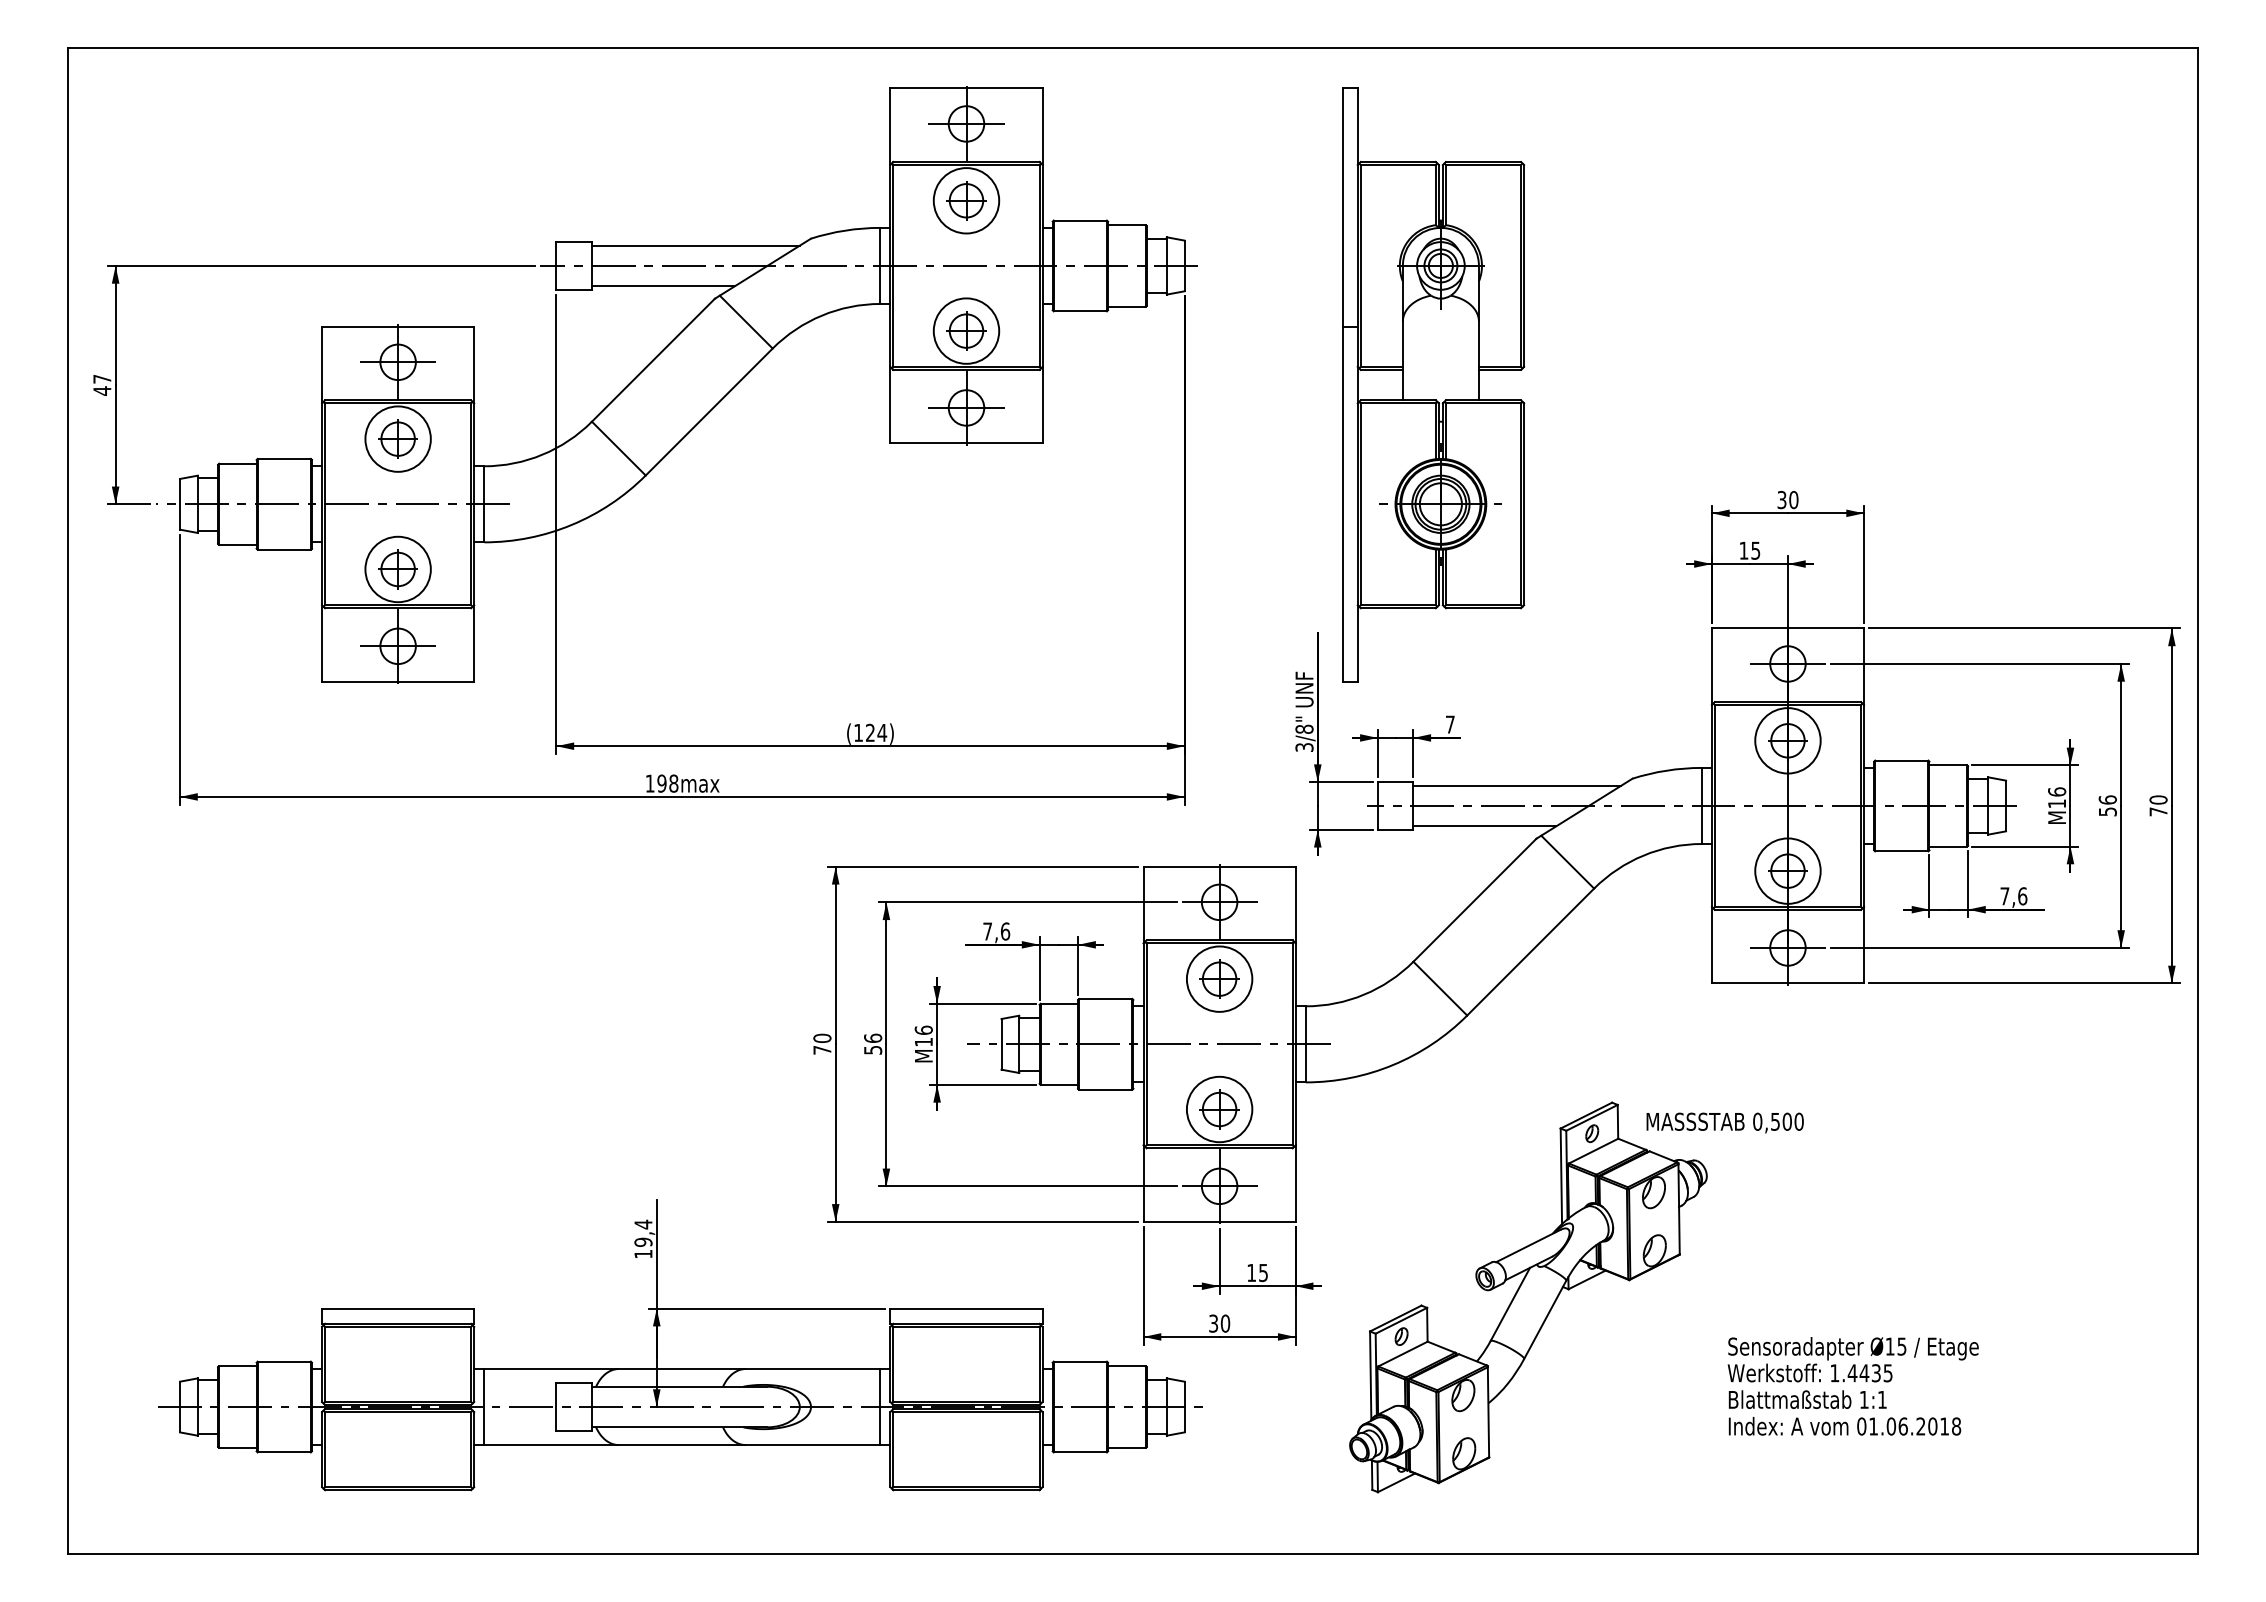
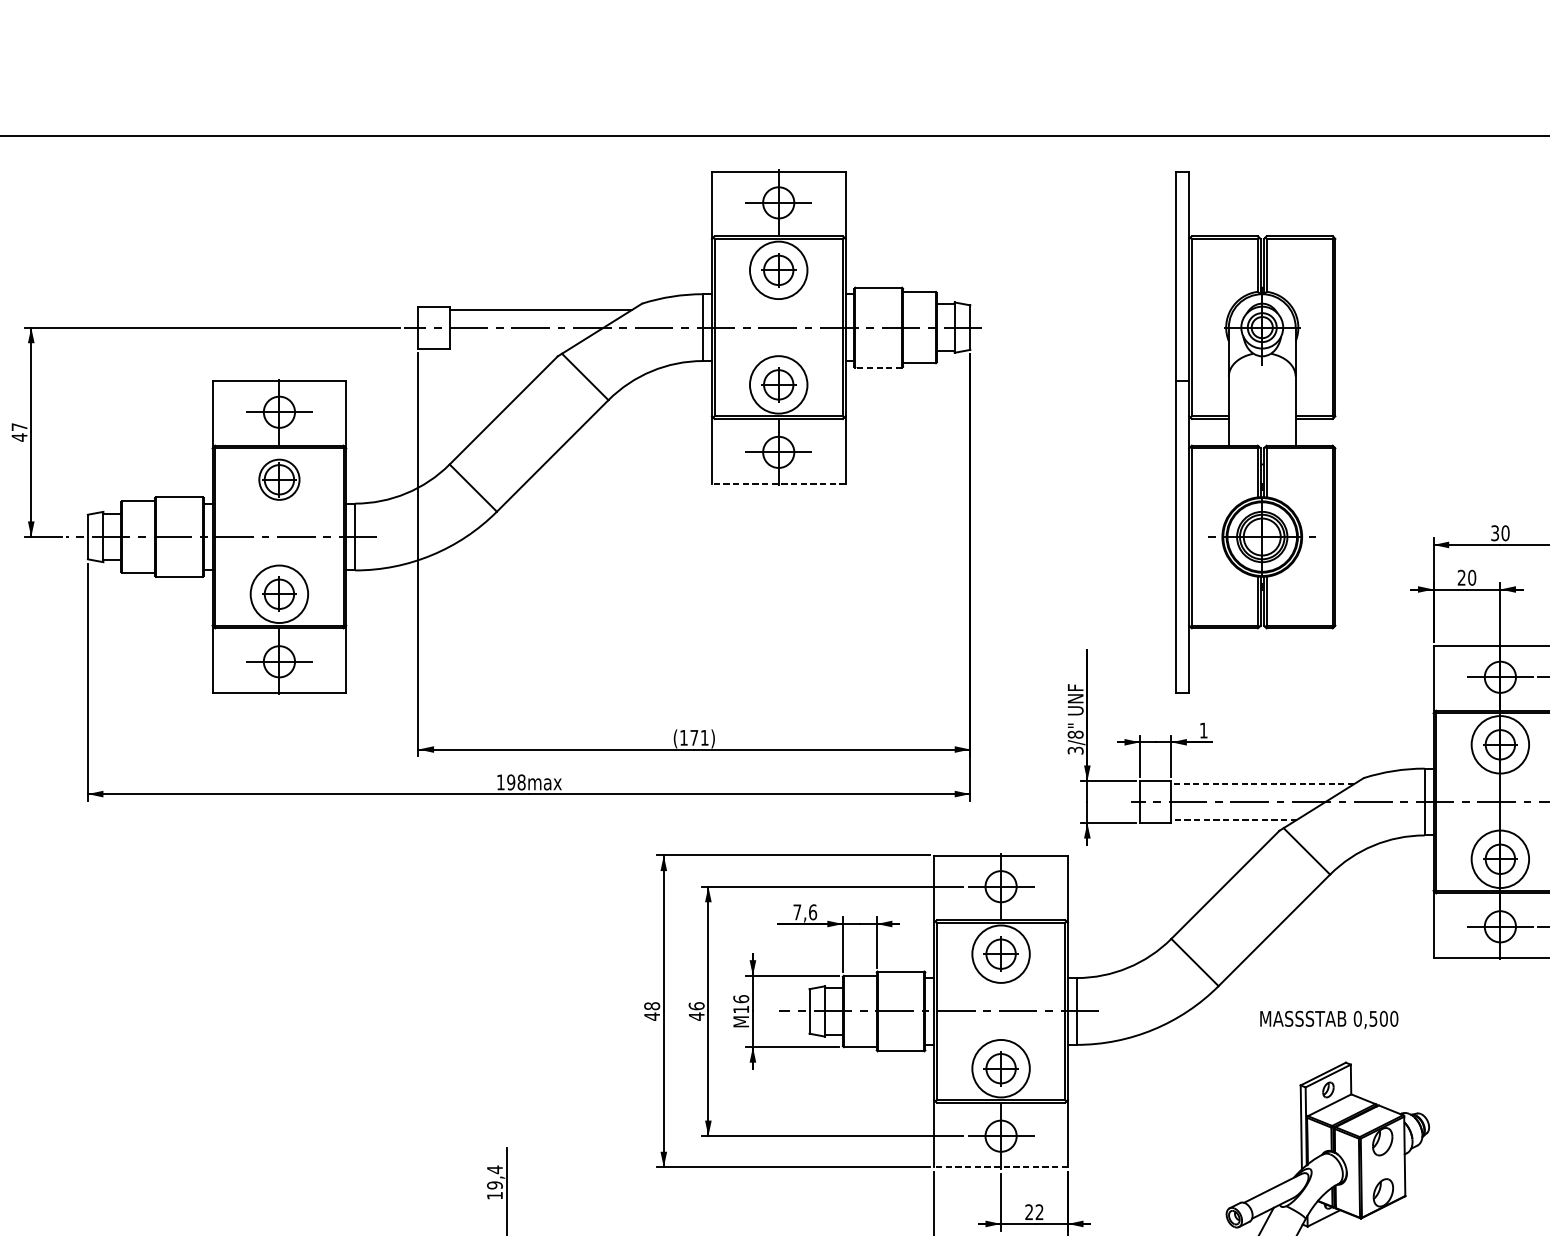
line: (662, 286) -> (511, 345), removed
line: (1080, 311) -> (878, 367), solid -> dashed
part: (1433, 384) -> (1255, 431), moved
circle: (397, 438) -> (278, 479), size x0.7
line: (965, 443) -> (777, 483), solid -> dashed
text: (1749, 550) -> (1466, 577), 15 -> 20
text: (1450, 724) -> (1203, 730), 7 -> 1
text: (876, 732) -> (699, 737), (124) -> (171)
line: (1517, 785) -> (1262, 784), solid -> dashed
line: (1484, 826) -> (1233, 820), solid -> dashed
text: (822, 1044) -> (652, 1011), 70 -> 48
text: (873, 1050) -> (697, 1016), 56 -> 46
text: (1724, 1122) -> (1328, 1019), moved
line: (1219, 1221) -> (1000, 1167), solid -> dashed
text: (1257, 1272) -> (1034, 1211), 15 -> 22

